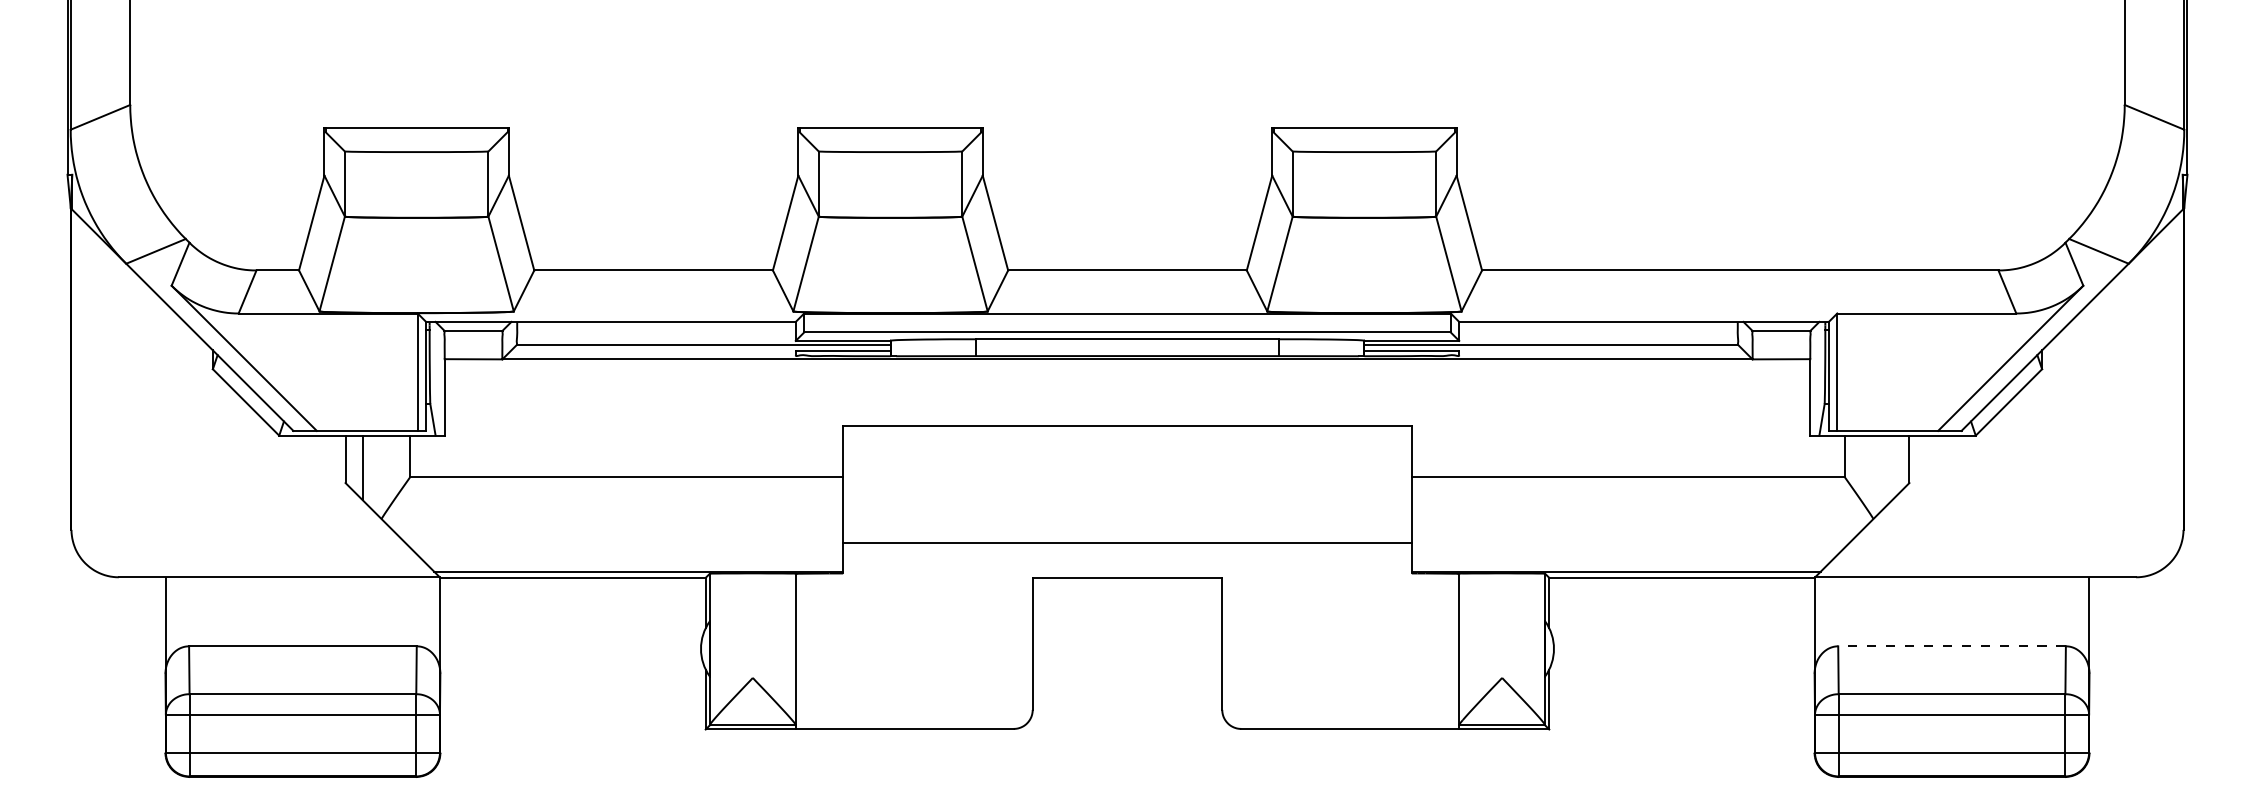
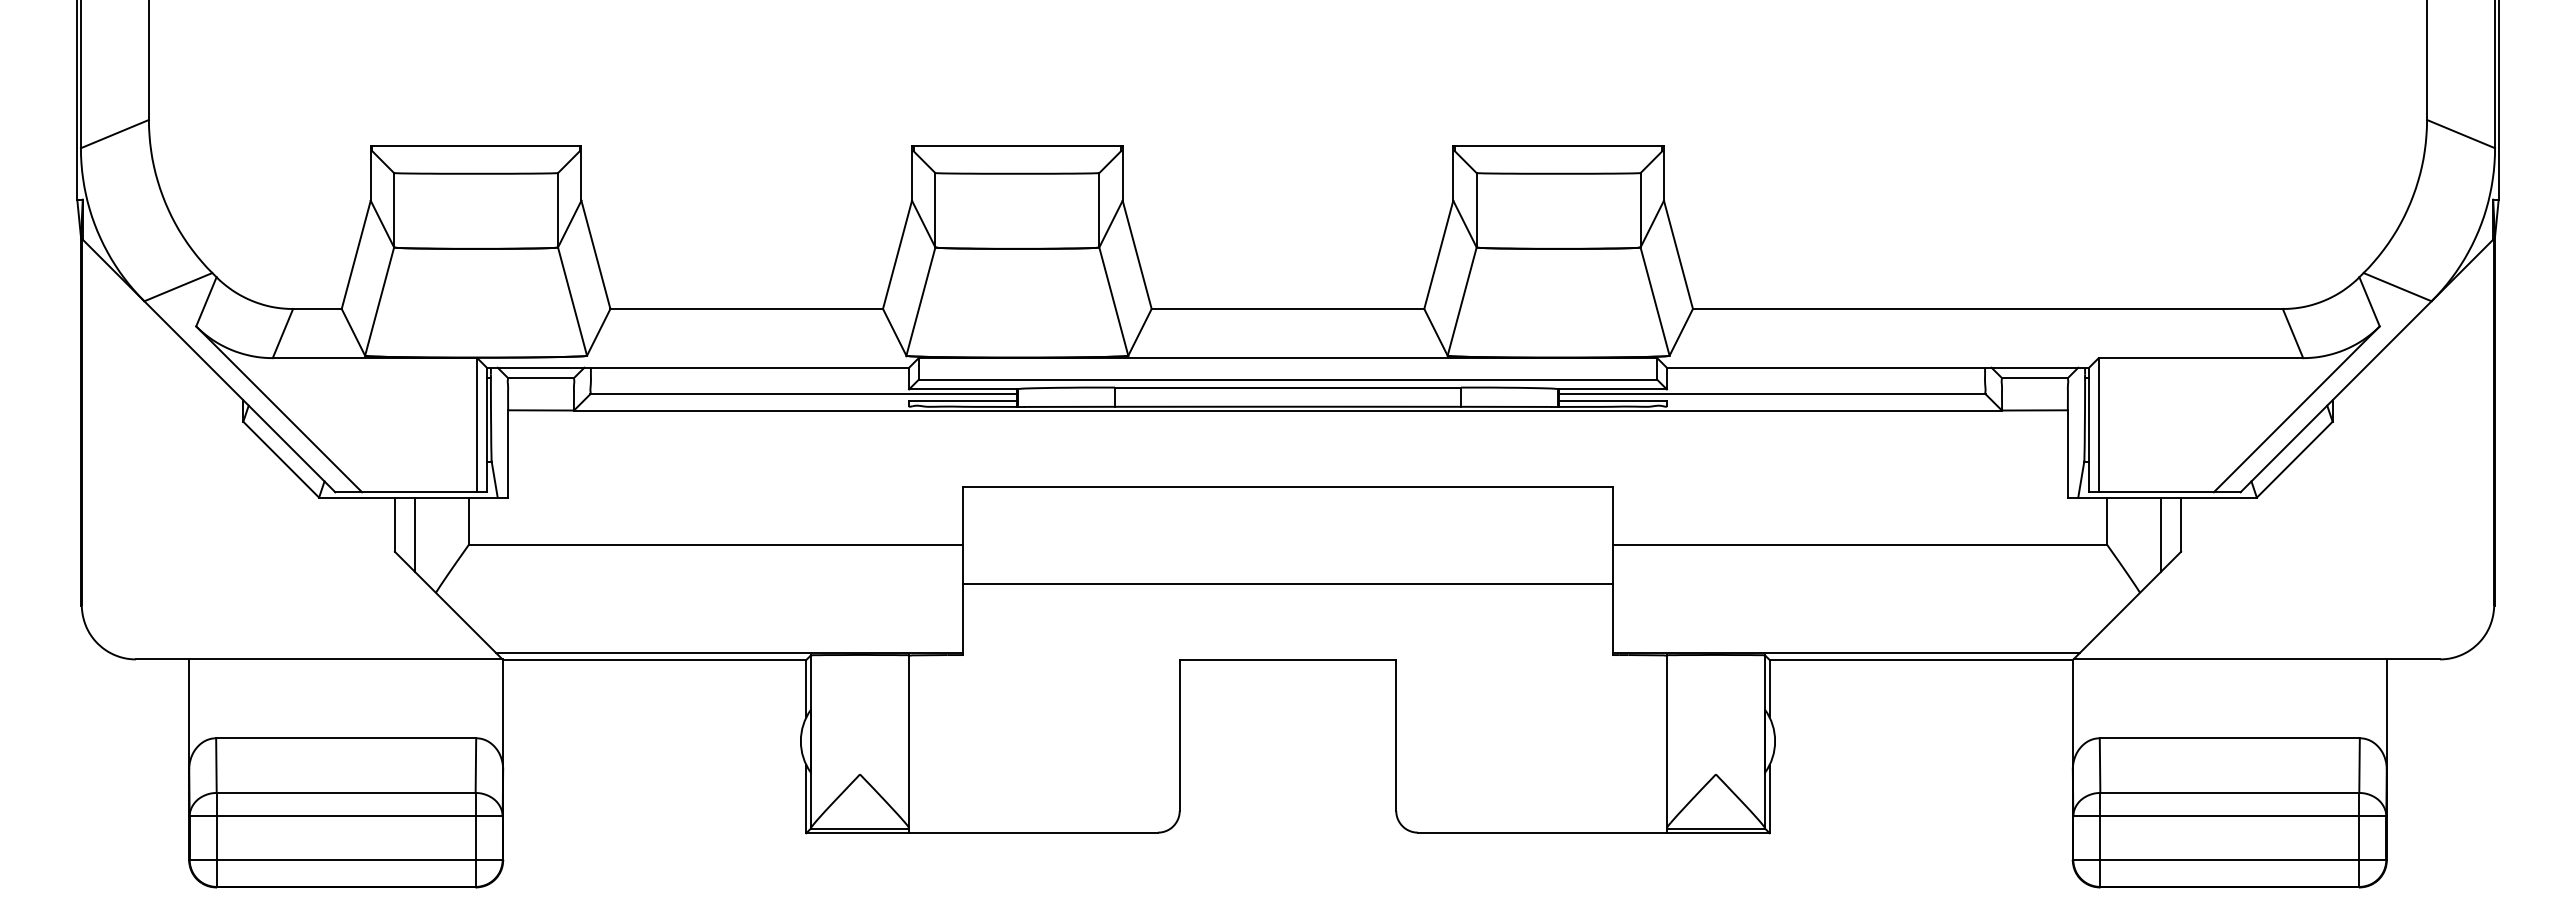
line: (1892, 467) -> (2161, 534), added
line: (1127, 543) -> (1287, 584), moved
line: (1951, 646) -> (2229, 738), dashed -> solid

